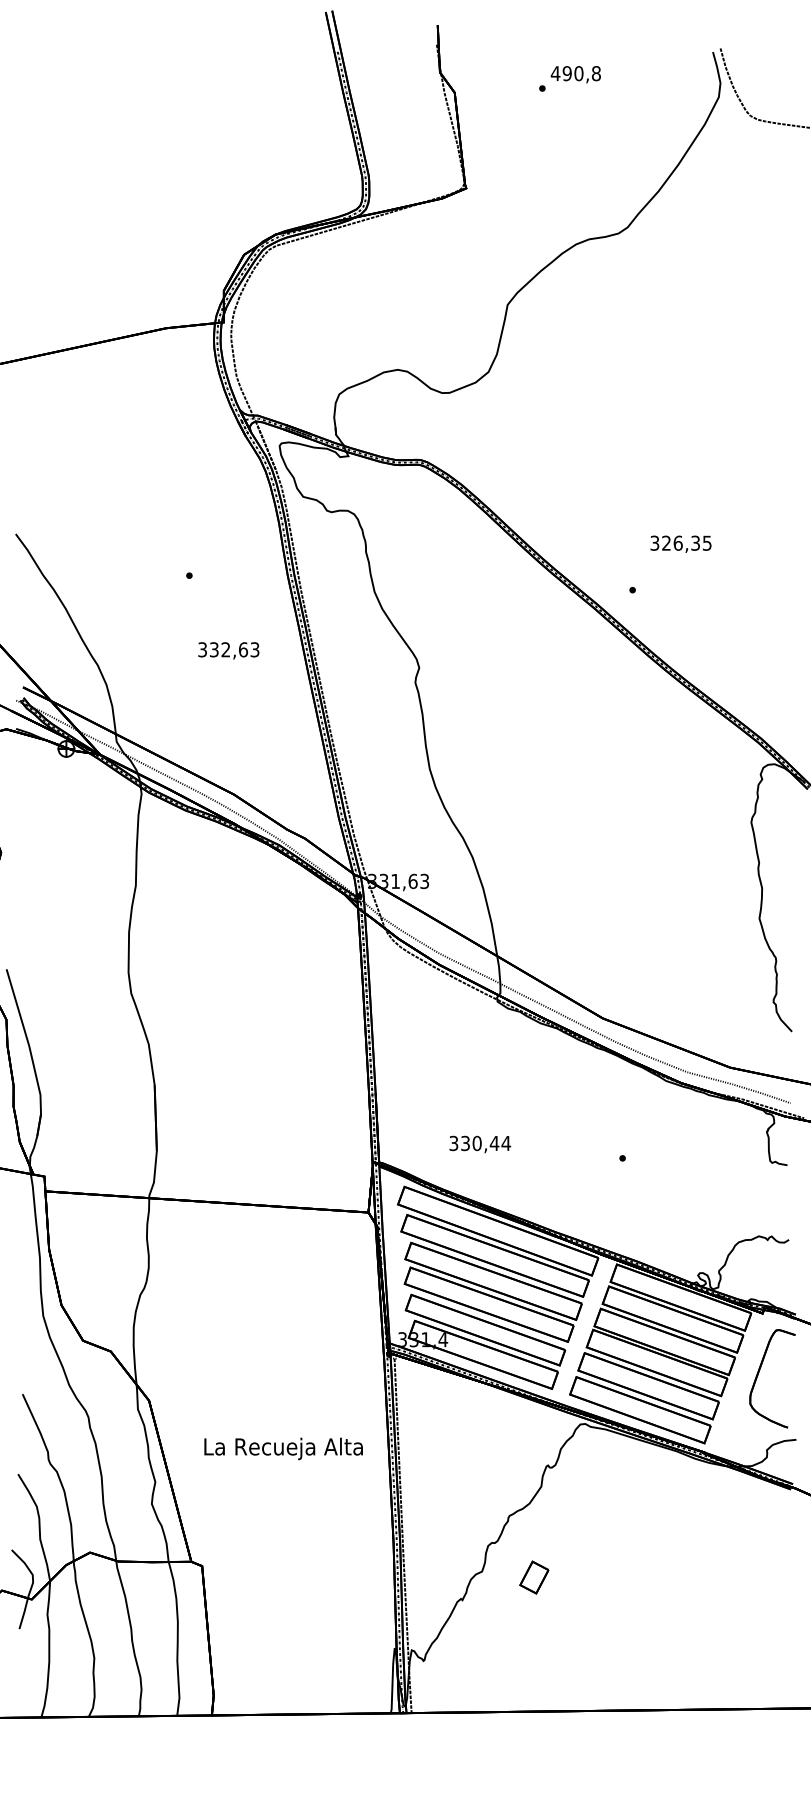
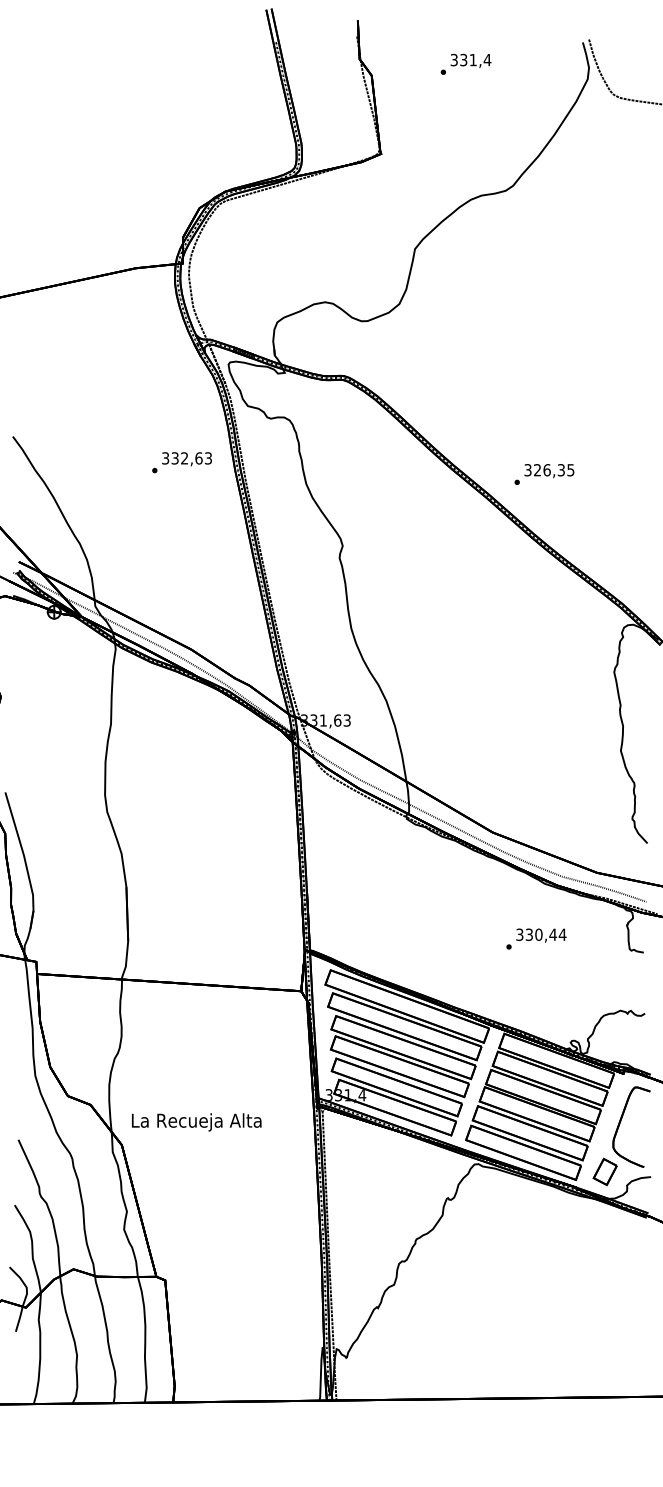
text: (575, 73) -> (470, 59), 490,8 -> 331,4
text: (680, 543) -> (548, 470), moved
text: (228, 650) -> (186, 458), moved
text: (480, 1144) -> (541, 935), moved
text: (283, 1448) -> (196, 1122), moved
part: (534, 1577) -> (605, 1171), moved

